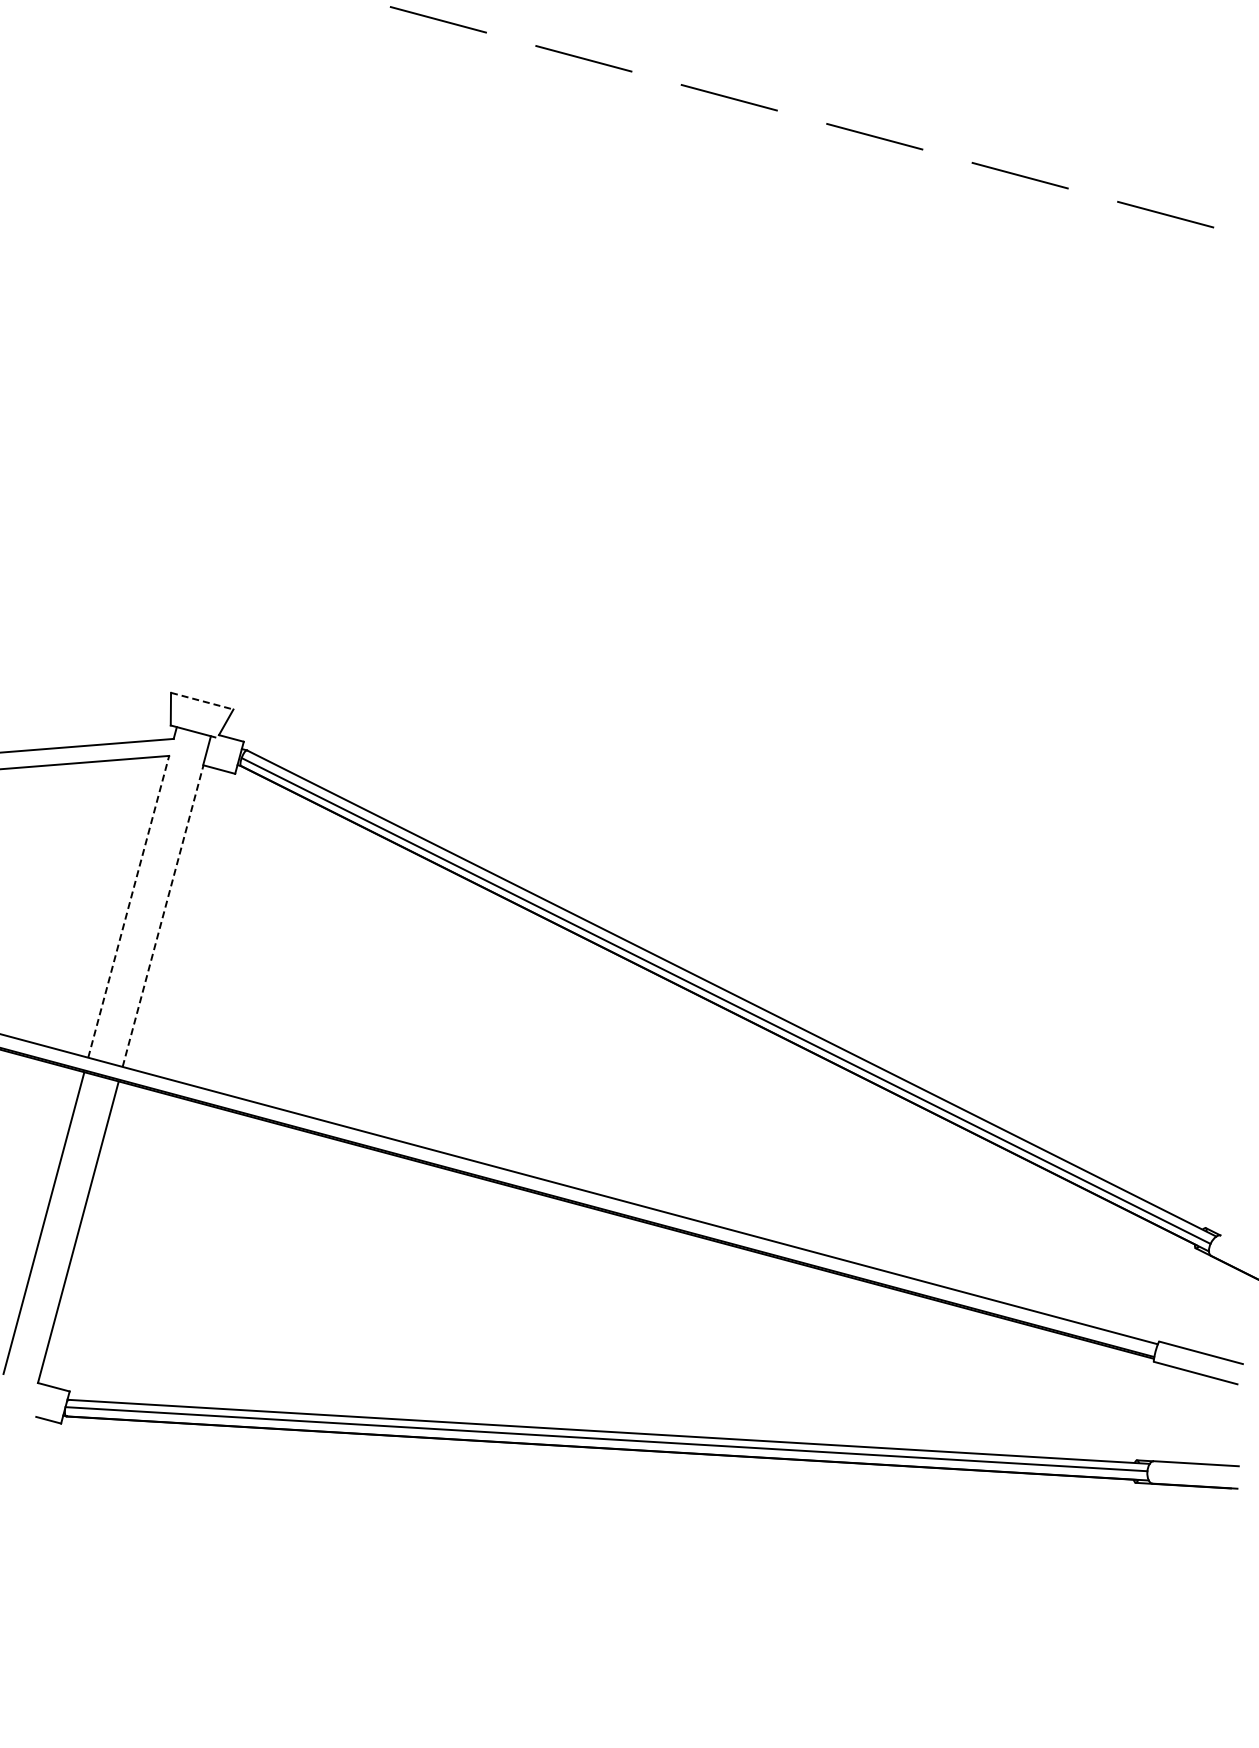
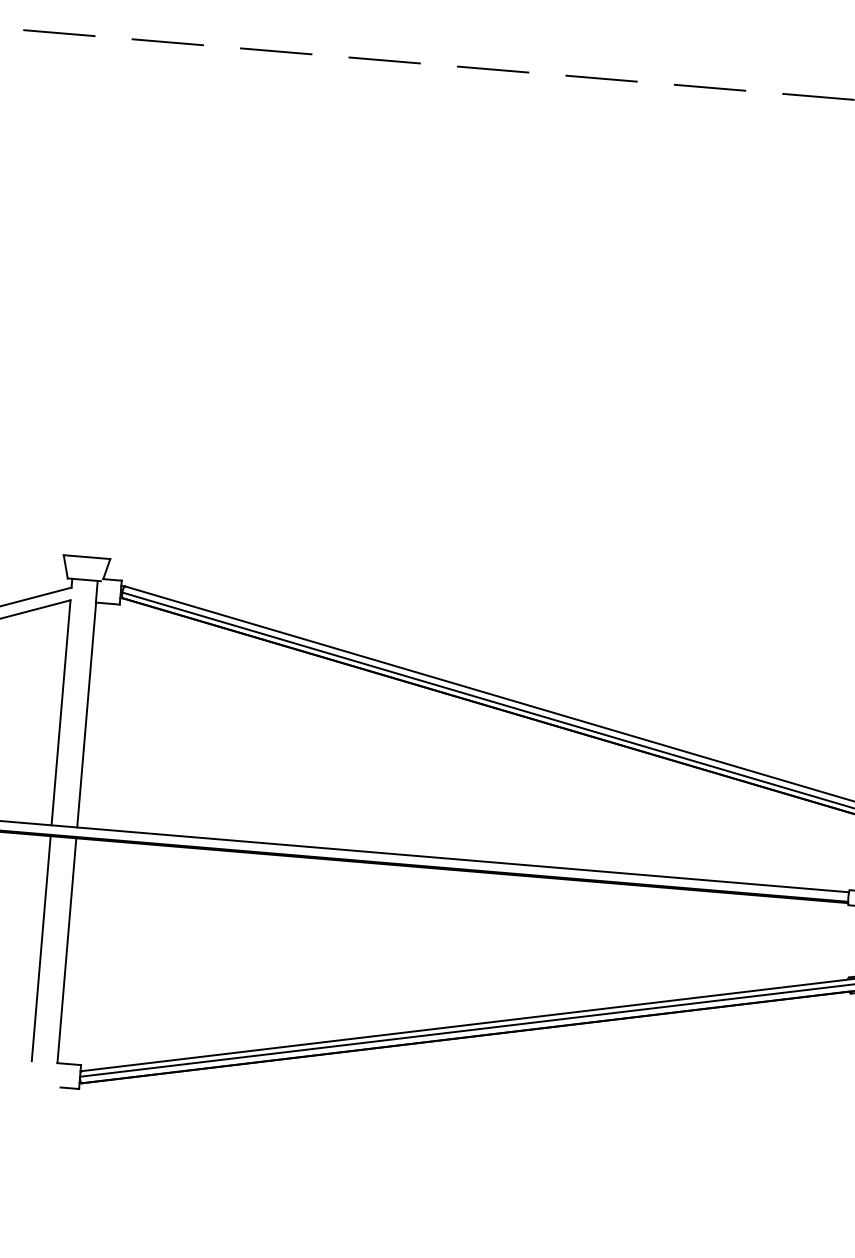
line: (202, 701) -> (87, 557), dashed -> solid
line: (128, 906) -> (60, 712), dashed -> solid
line: (163, 915) -> (86, 714), dashed -> solid

